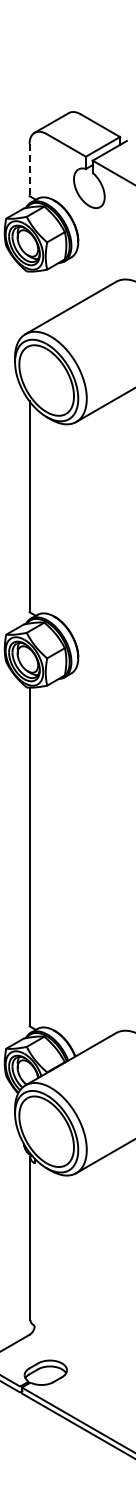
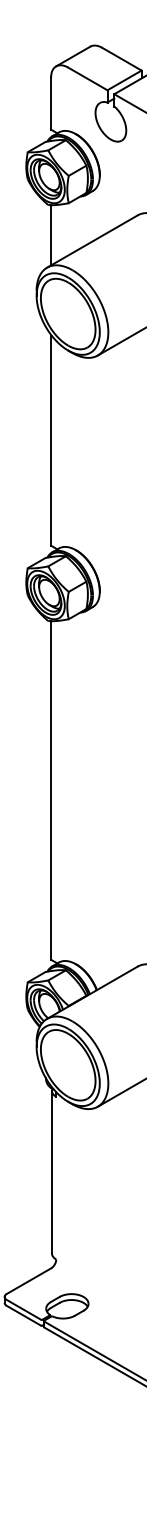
line: (29, 170) -> (51, 104), dashed -> solid
line: (29, 301) -> (51, 235), added

